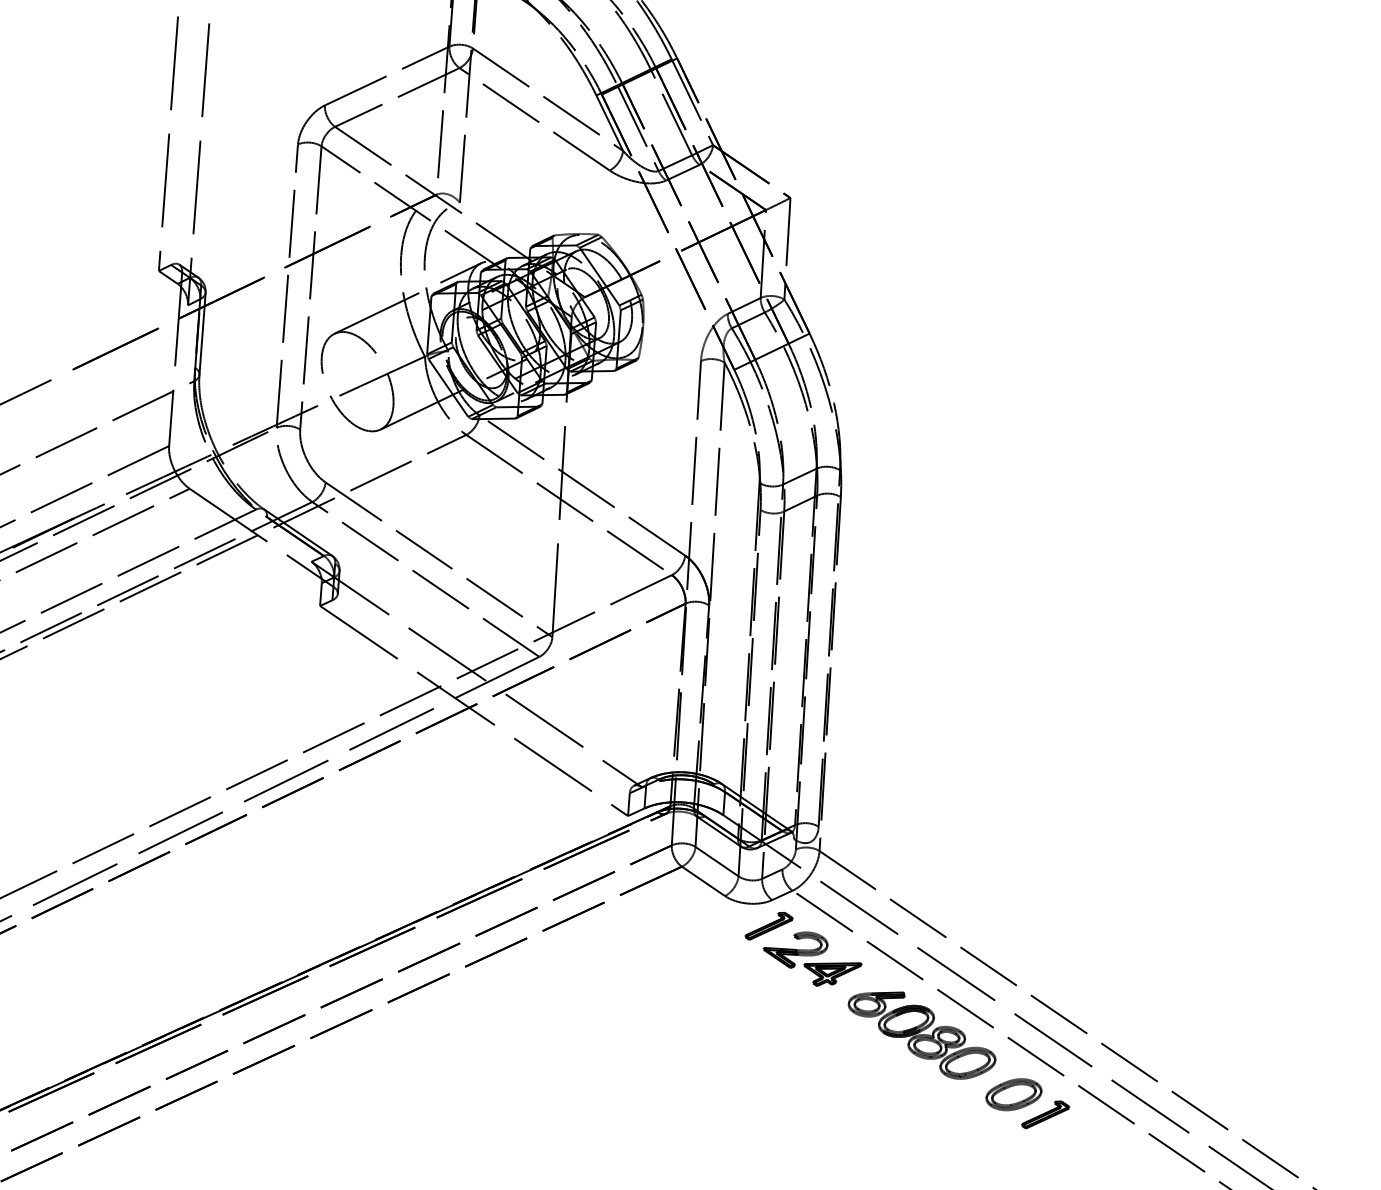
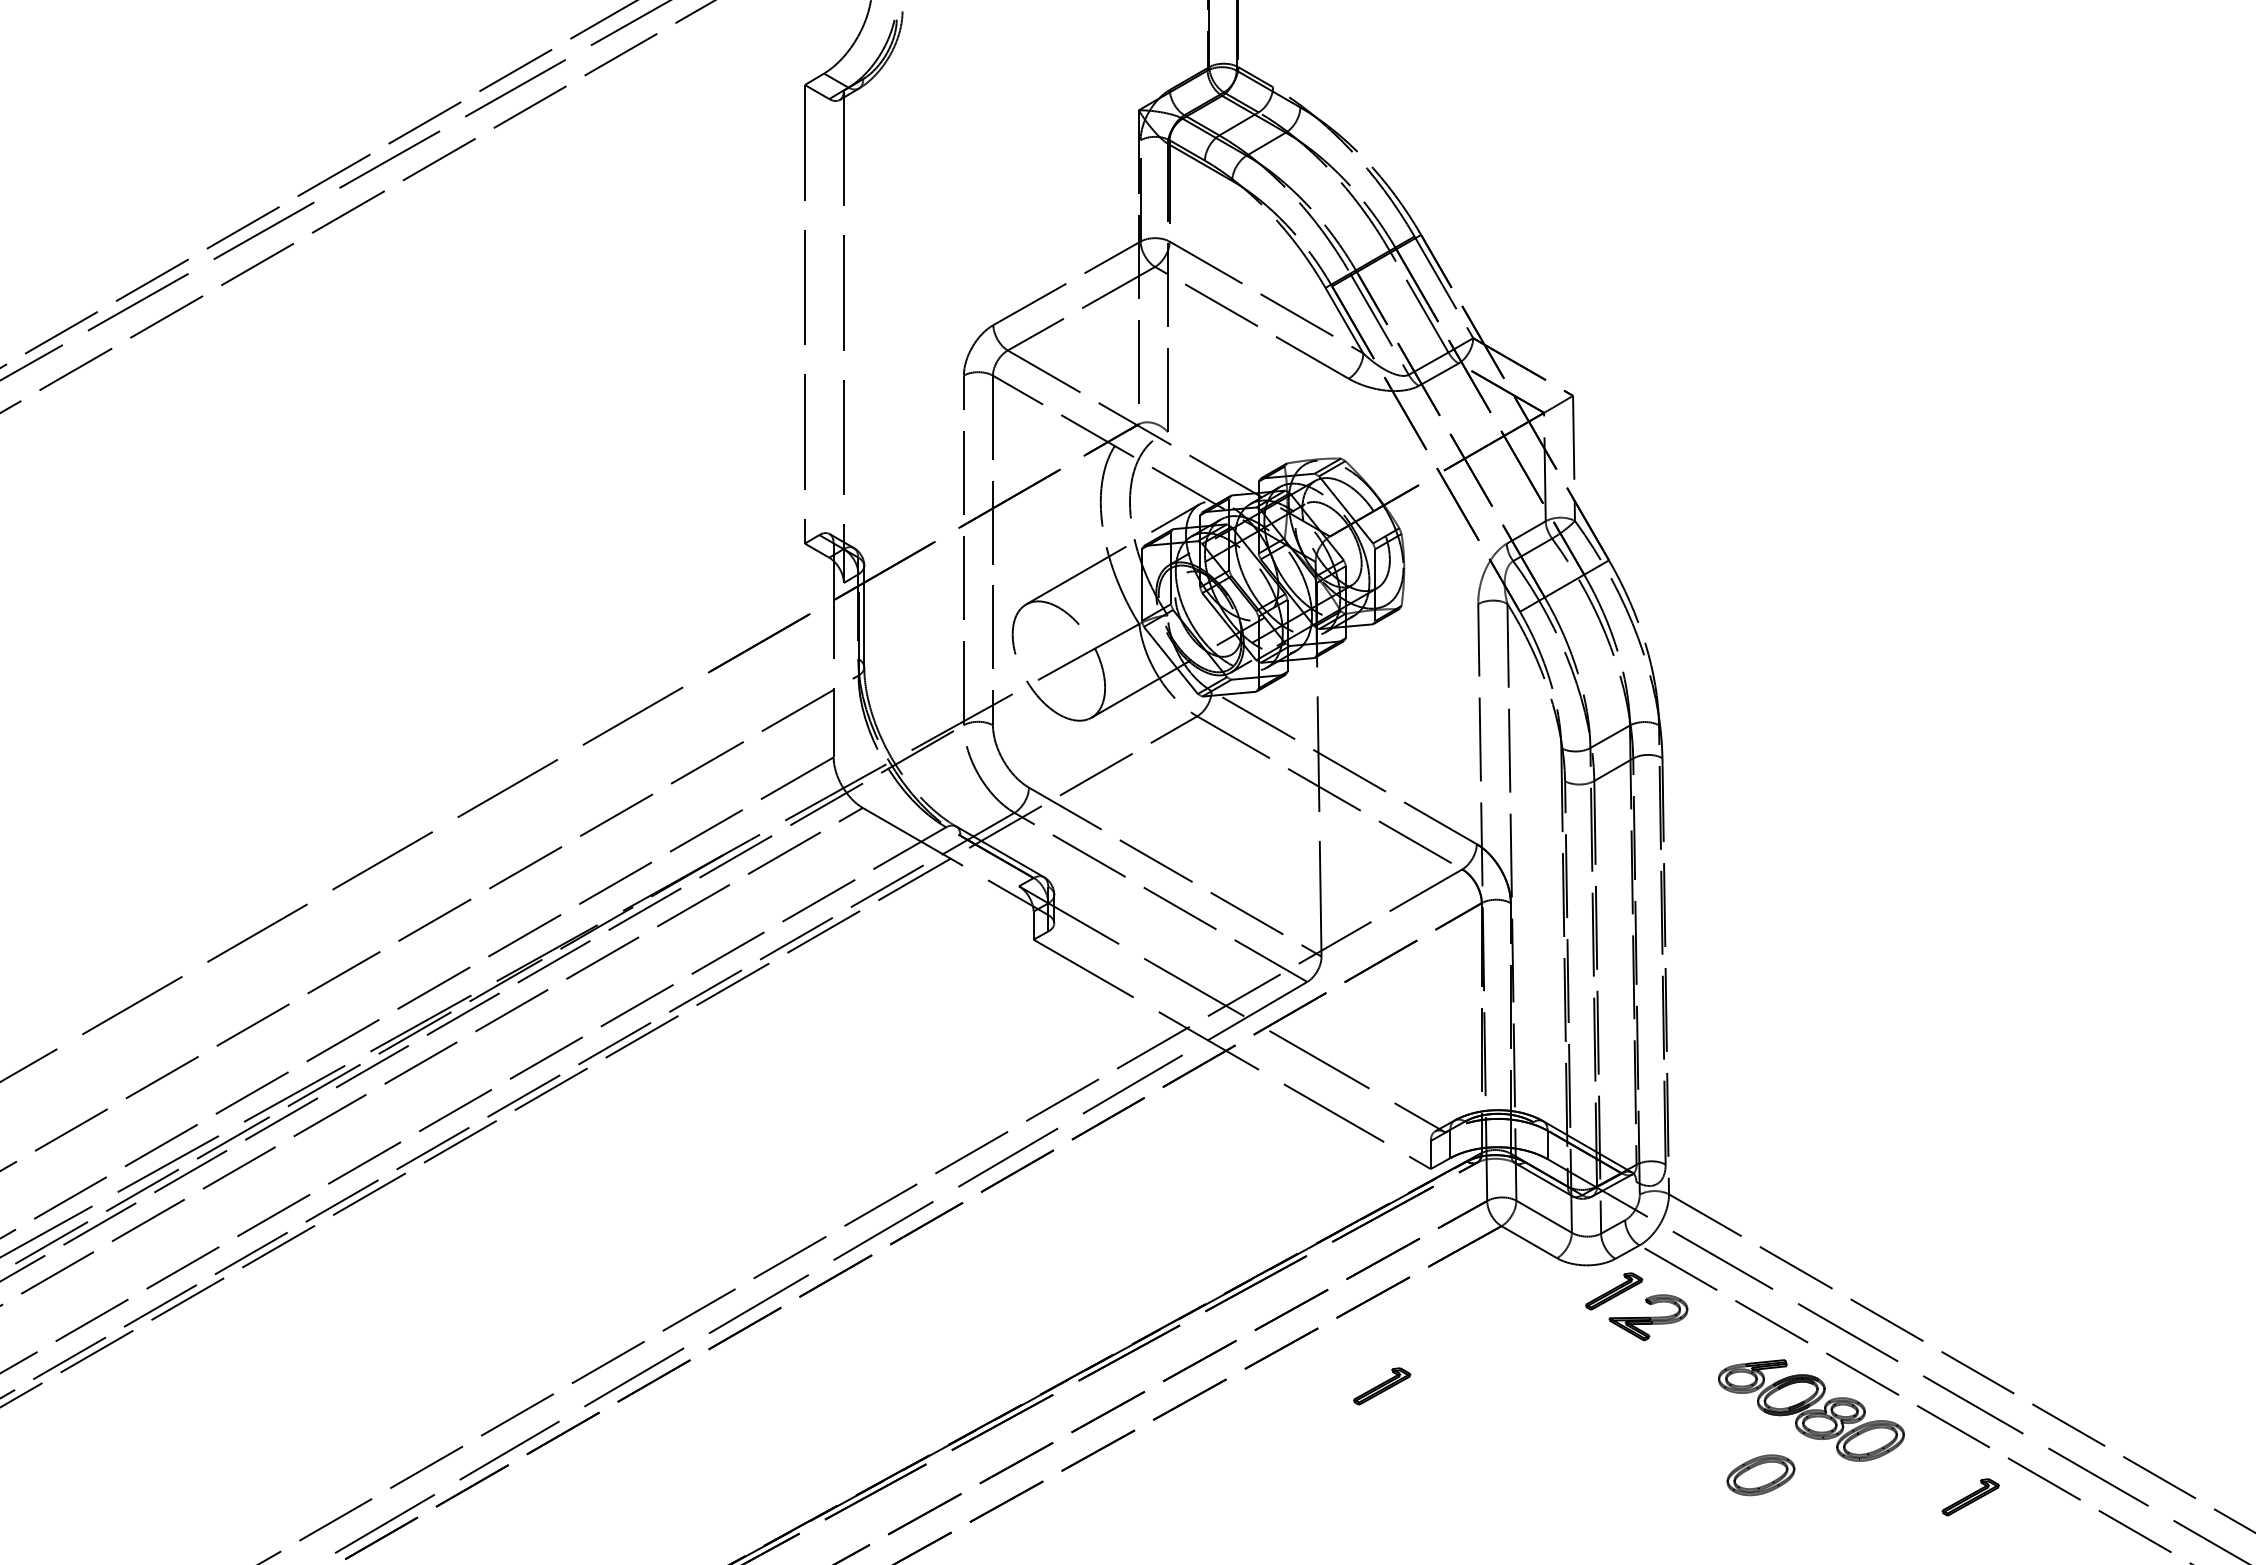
part: (831, 973) -> (1695, 1343), removed
part: (575, 989) -> (1382, 1386), added
part: (1013, 1094) -> (1760, 1475), moved

